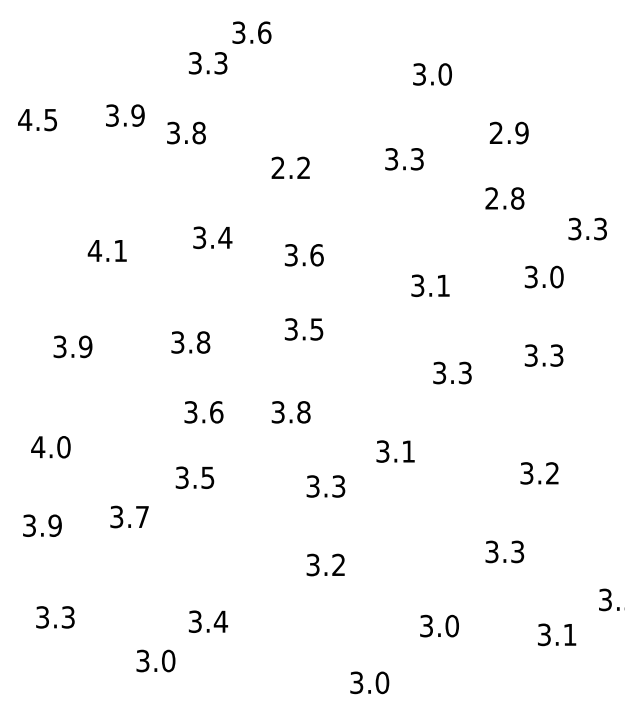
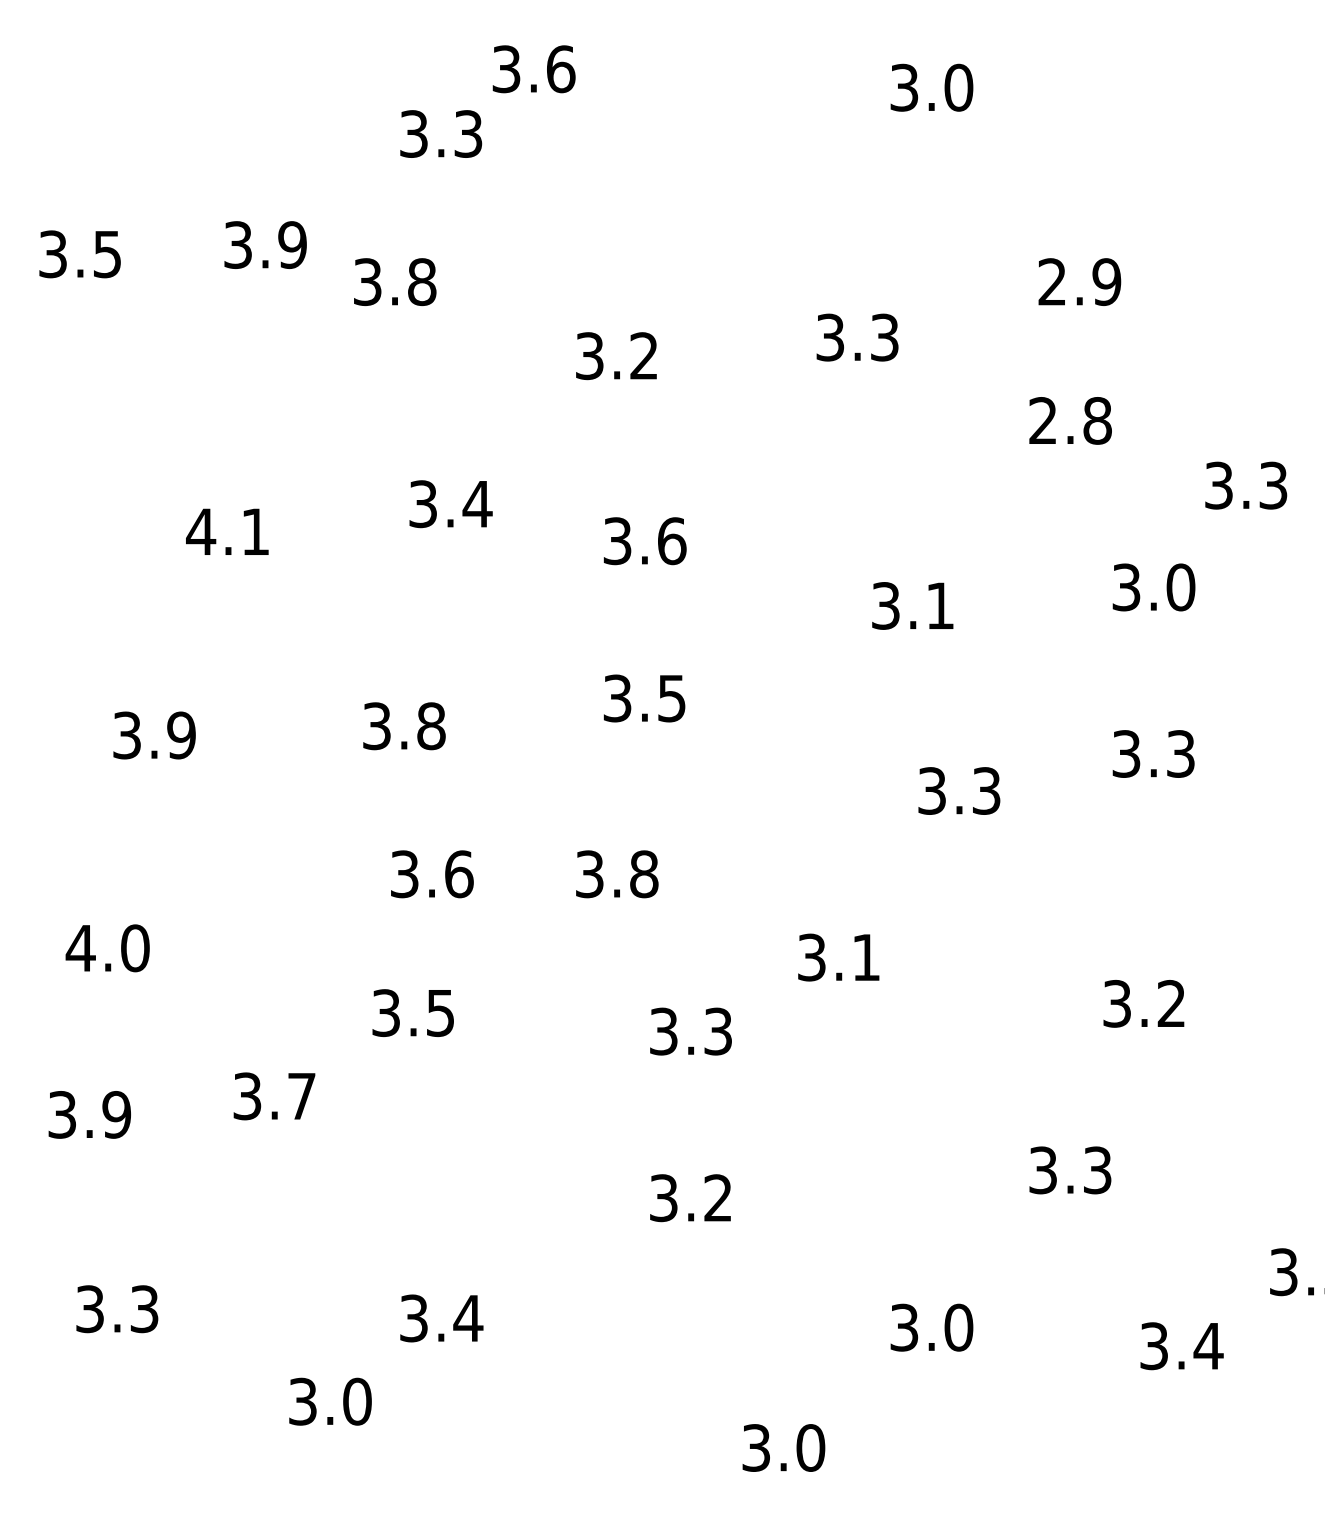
text: (432, 74) -> (931, 87), moved
text: (25, 119) -> (53, 253), 4.5 -> 3.5
text: (277, 168) -> (588, 357), 2.2 -> 3.2
text: (569, 634) -> (1207, 1345), 3.1 -> 3.4

